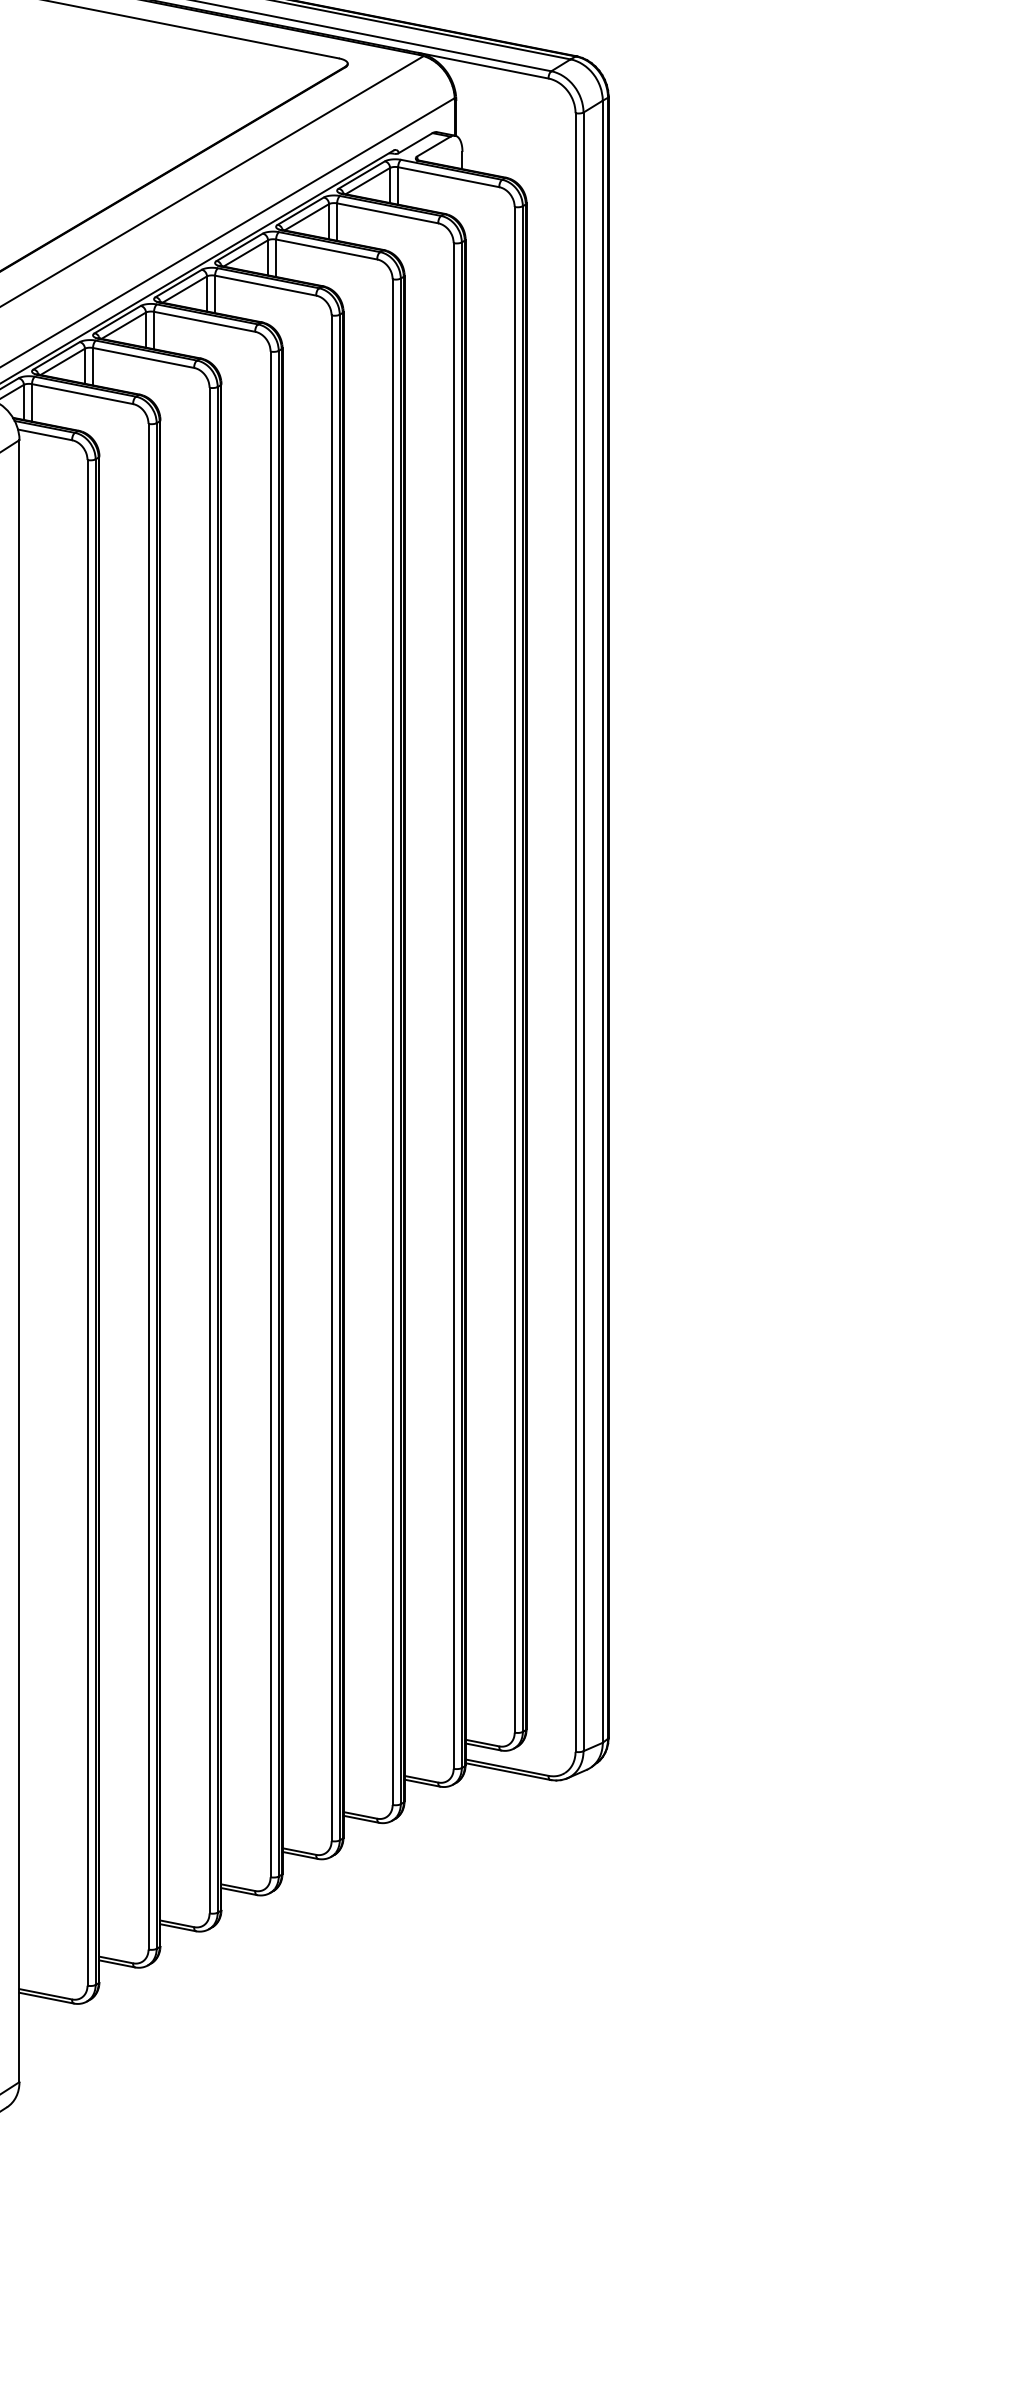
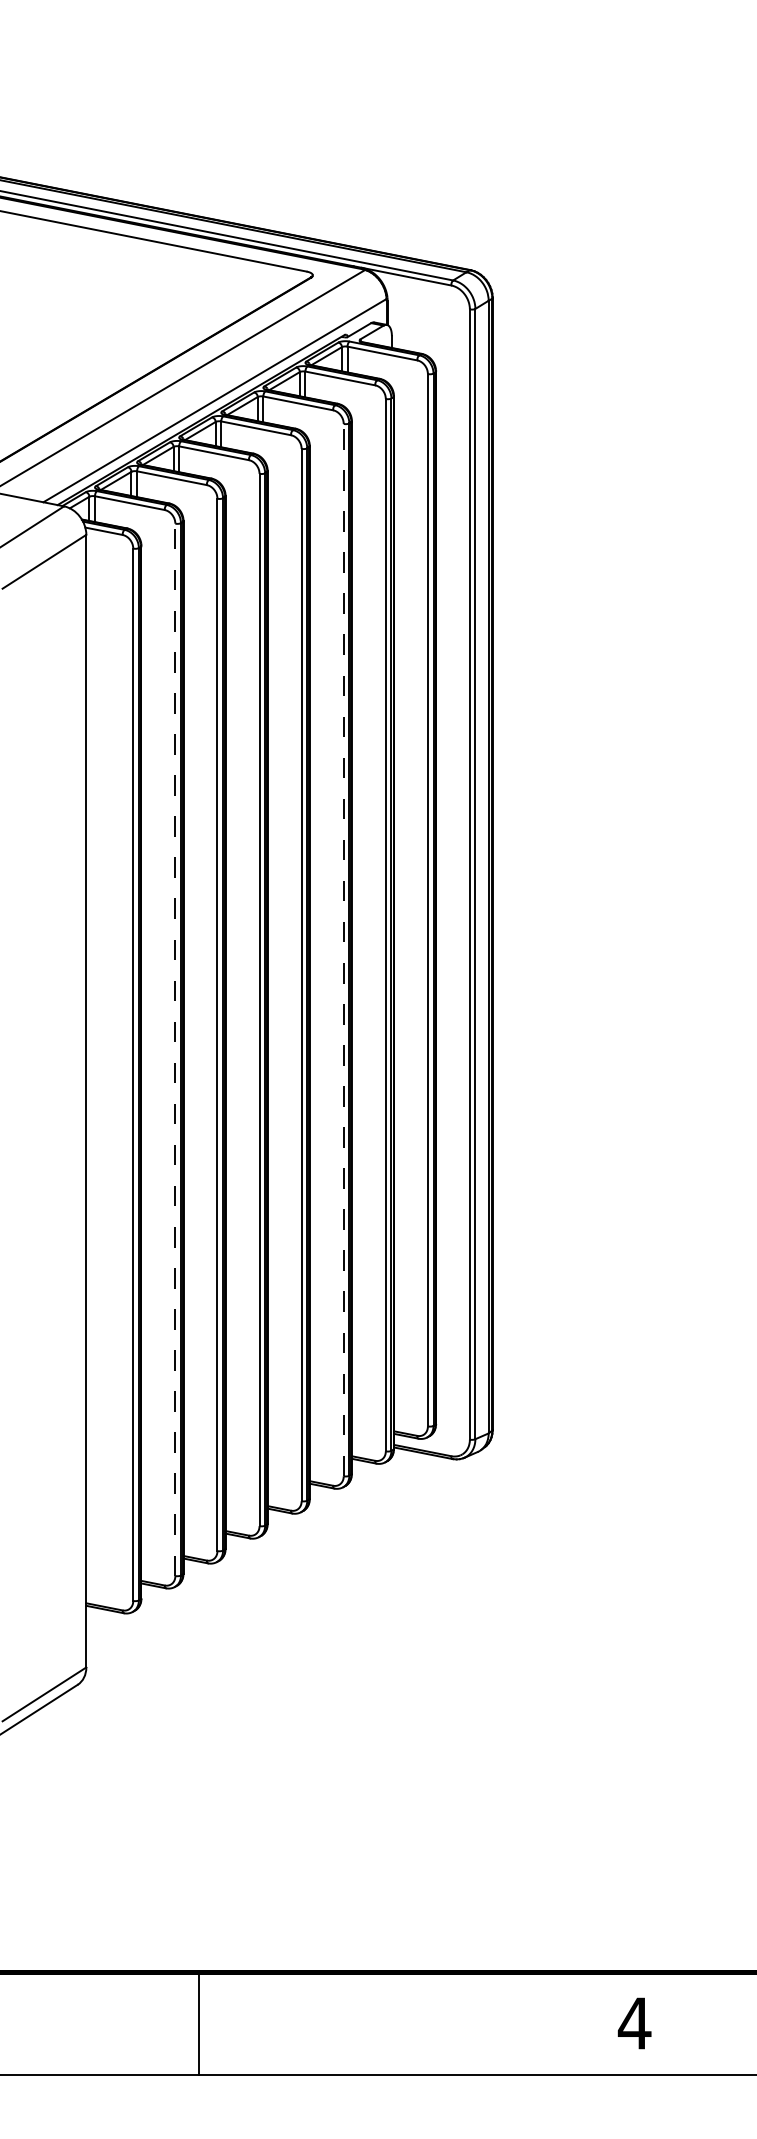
line: (392, 1041) -> (343, 949), solid -> dashed
line: (148, 1186) -> (175, 1049), solid -> dashed

